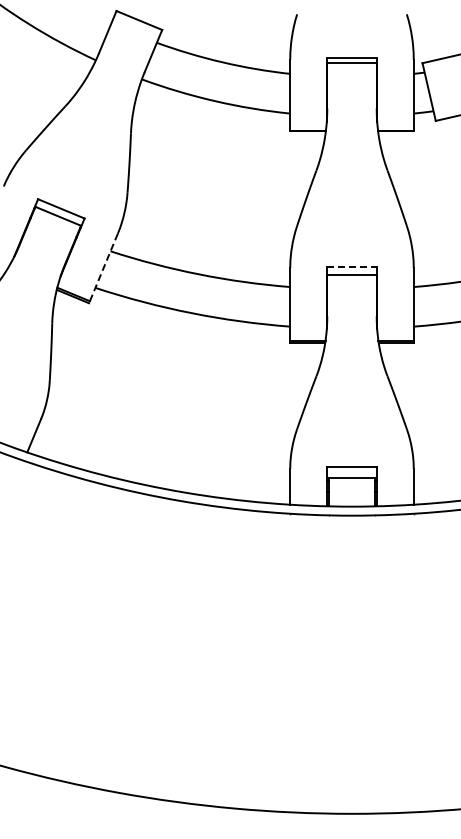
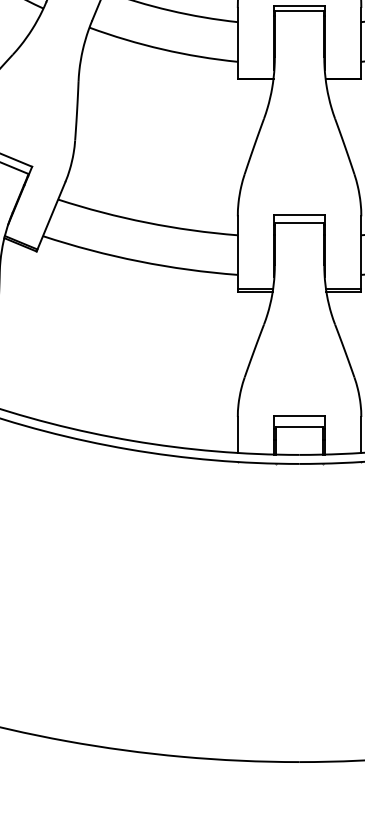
line: (352, 266) -> (300, 214), dashed -> solid
line: (103, 268) -> (51, 216), dashed -> solid

